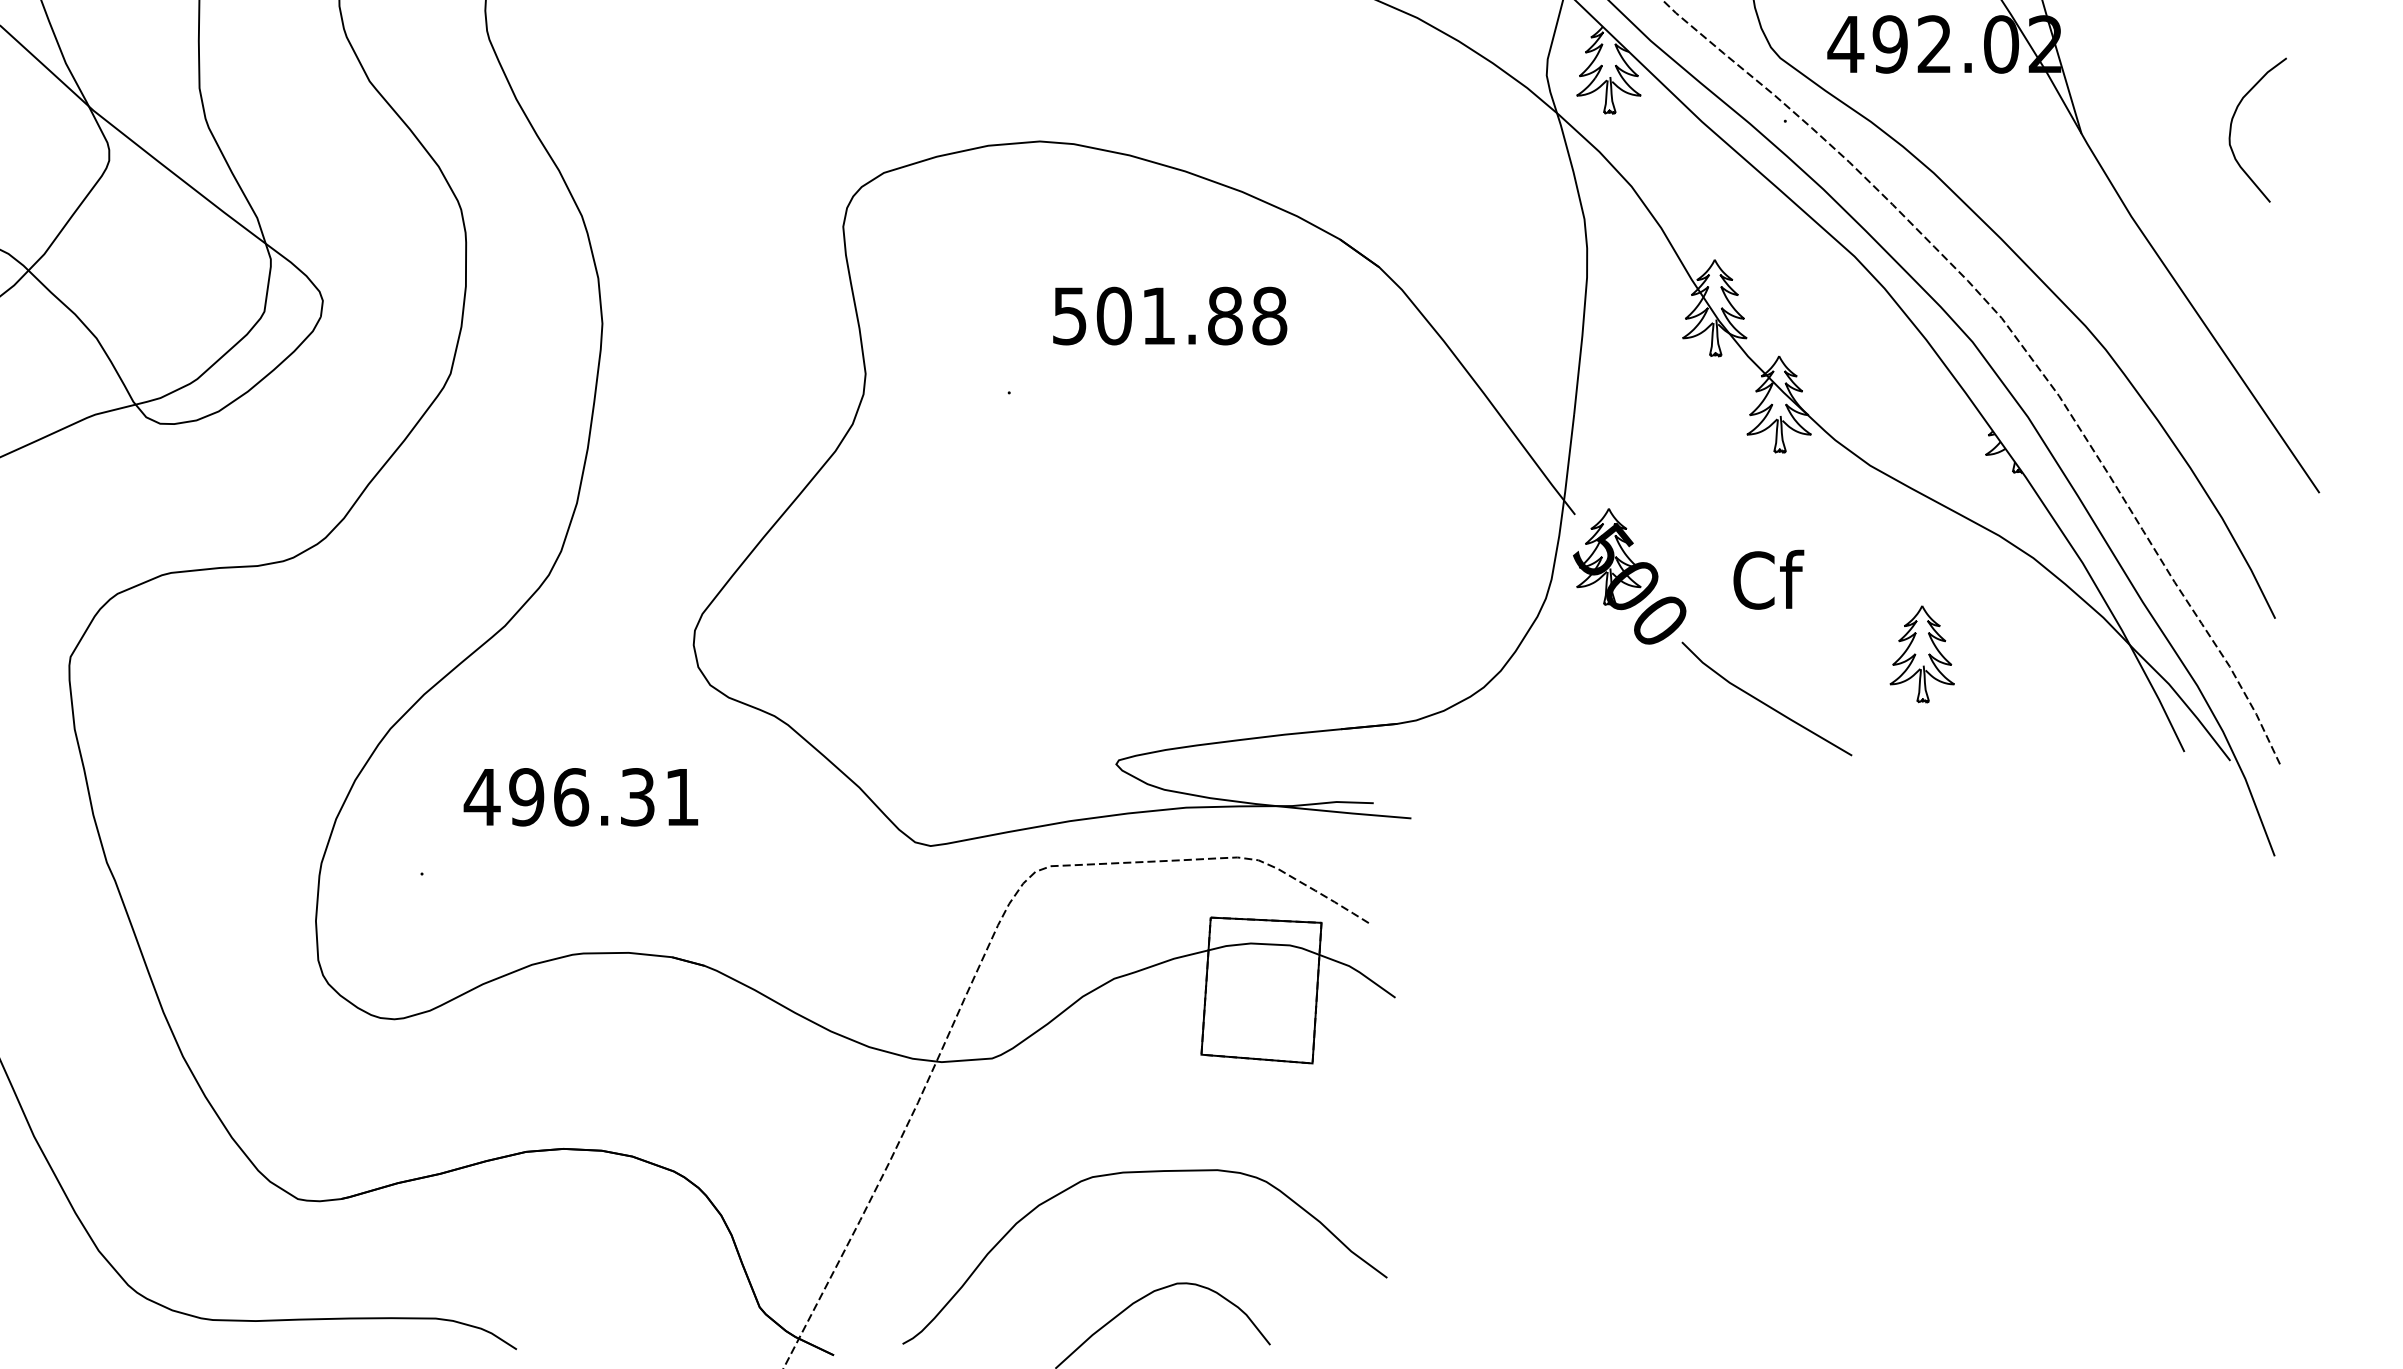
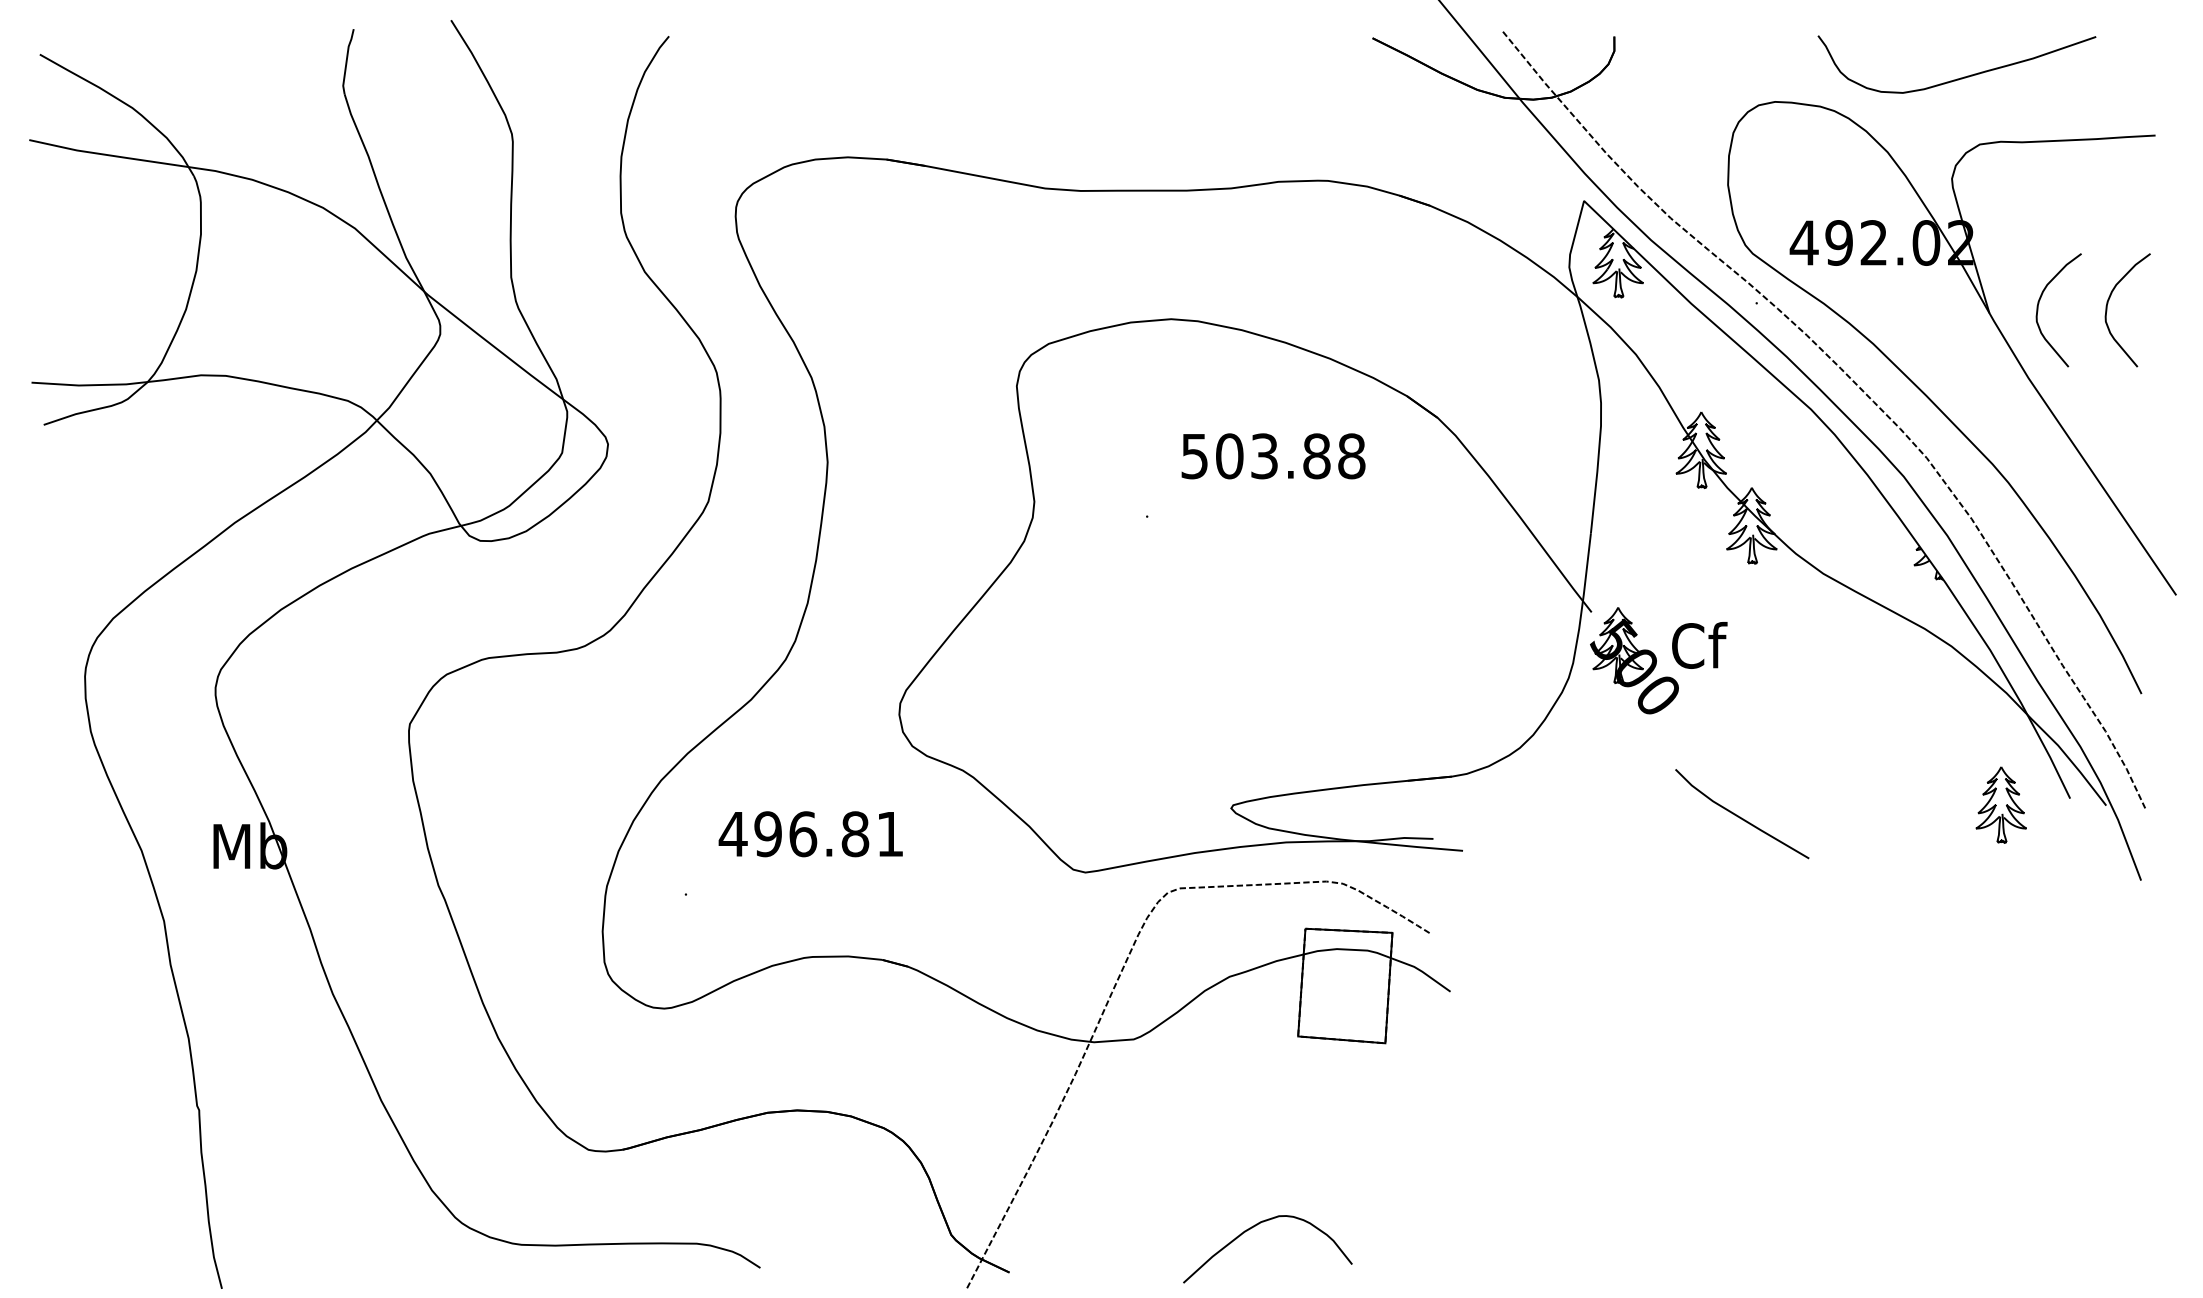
curve: (2144, 130) -> (2038, 310), added
text: (1158, 316) -> (1264, 456), 501.88 -> 503.88
text: (1768, 579) -> (1699, 645), moved
part: (1921, 653) -> (2000, 804), moved
curve: (1764, 702) -> (1740, 816), moved
text: (637, 797) -> (855, 834), 496.31 -> 496.81
curve: (1144, 1173) -> (1253, 1129), removed

